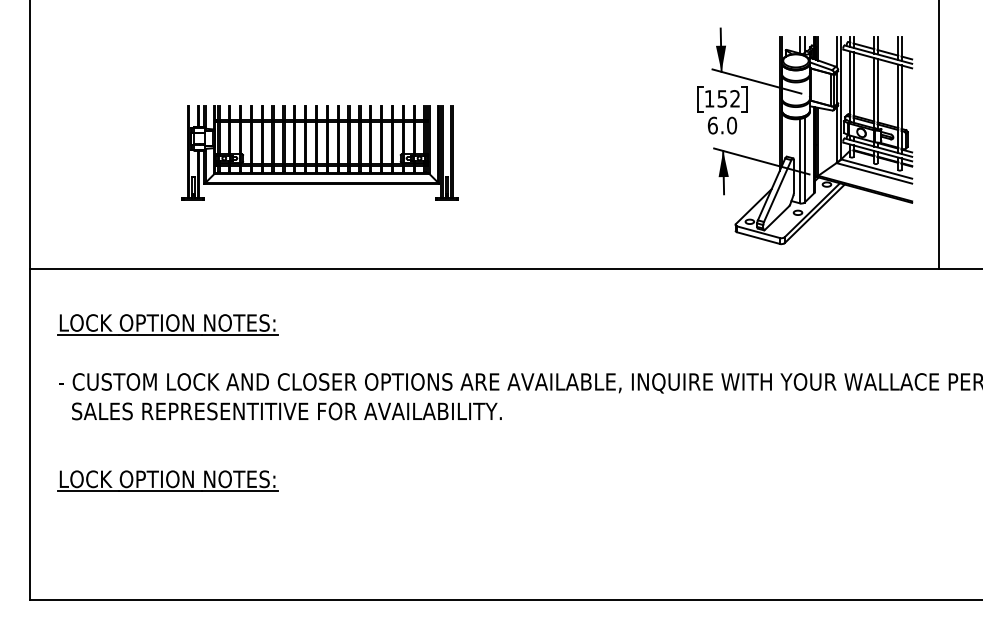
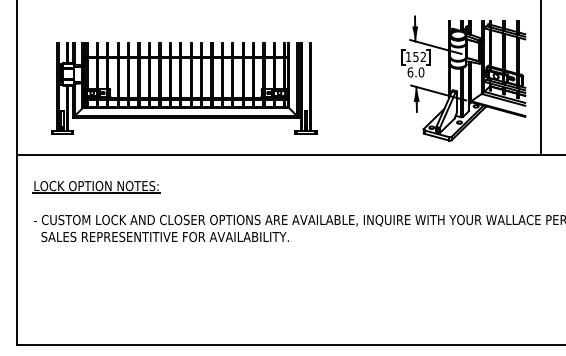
part: (320, 153) -> (184, 88), size x1.67
part: (167, 481) -> (96, 277), removed

